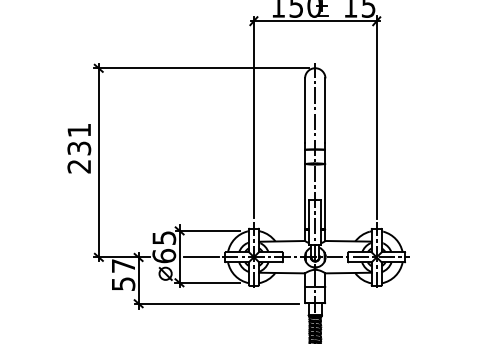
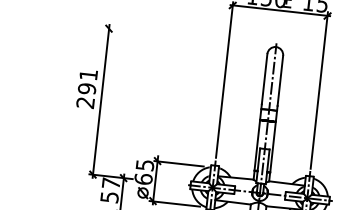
line: (201, 68) -> (188, 37), removed
text: (78, 148) -> (86, 88), 231 -> 291
line: (201, 257) -> (172, 183), removed

